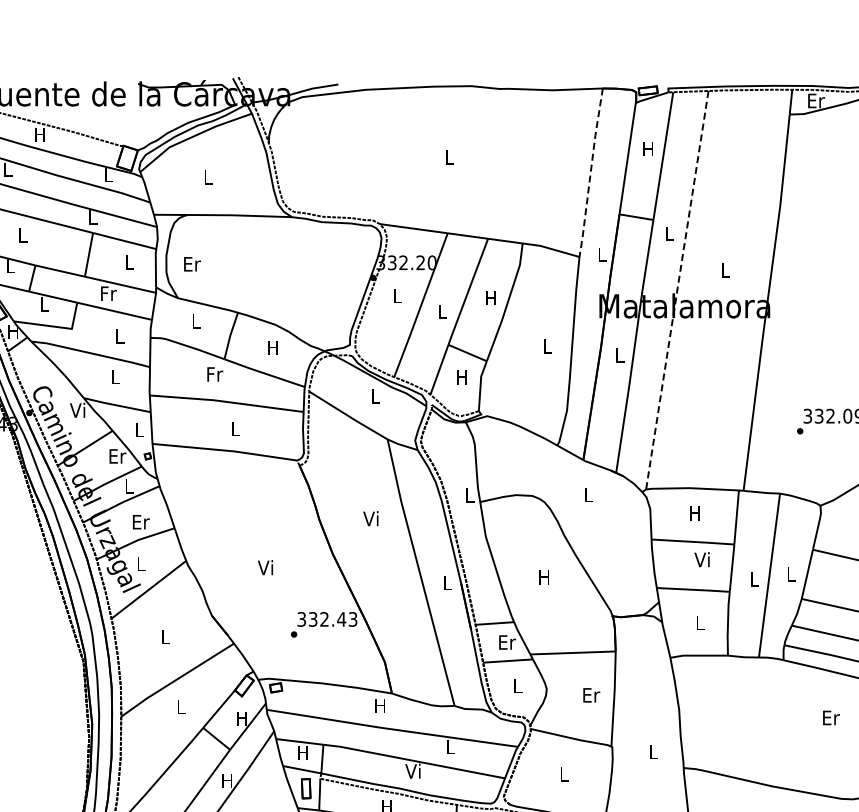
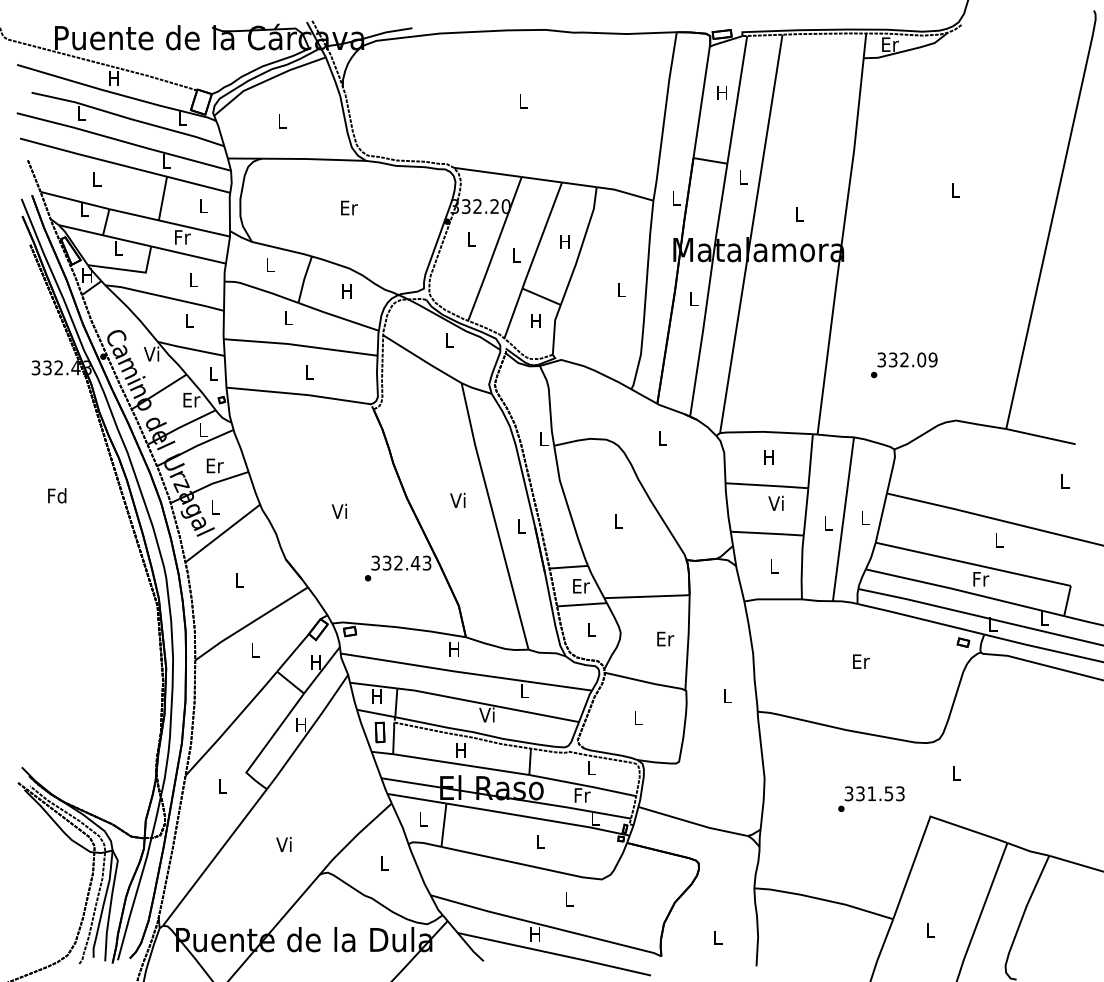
line: (590, 172) -> (664, 116), dashed -> solid
text: (192, 263) -> (349, 207), moved
line: (677, 289) -> (751, 233), dashed -> solid
text: (215, 374) -> (289, 318), Fr -> L
text: (370, 517) -> (457, 499), moved
text: (543, 577) -> (617, 521), H -> L
text: (831, 717) -> (861, 661), moved

